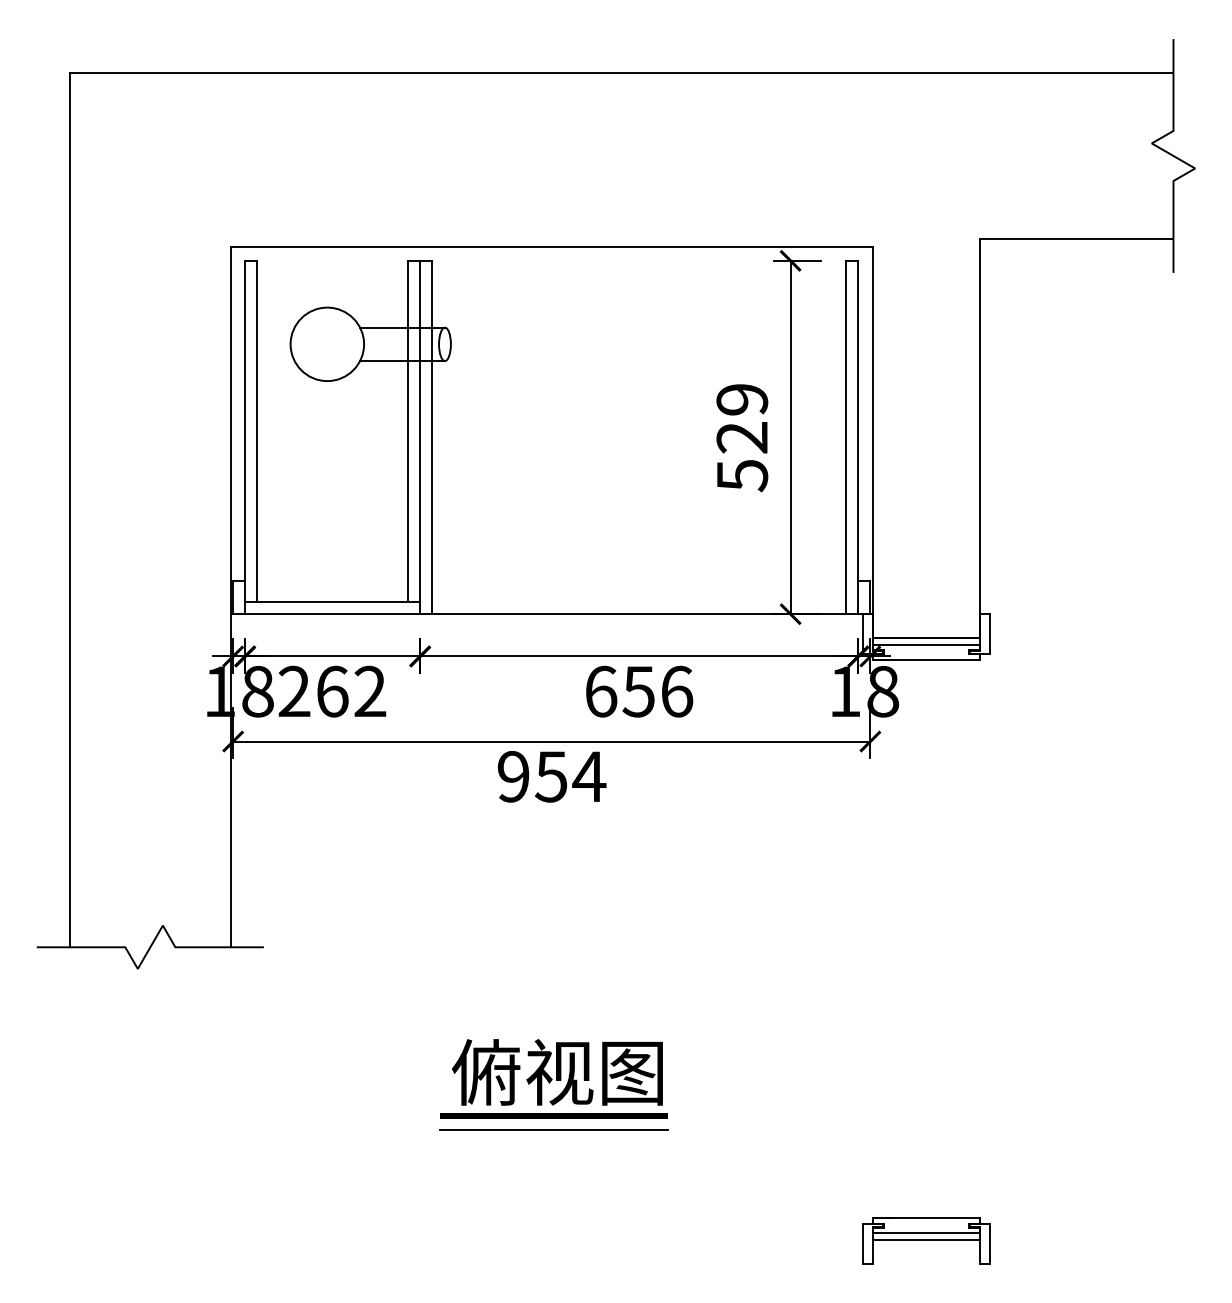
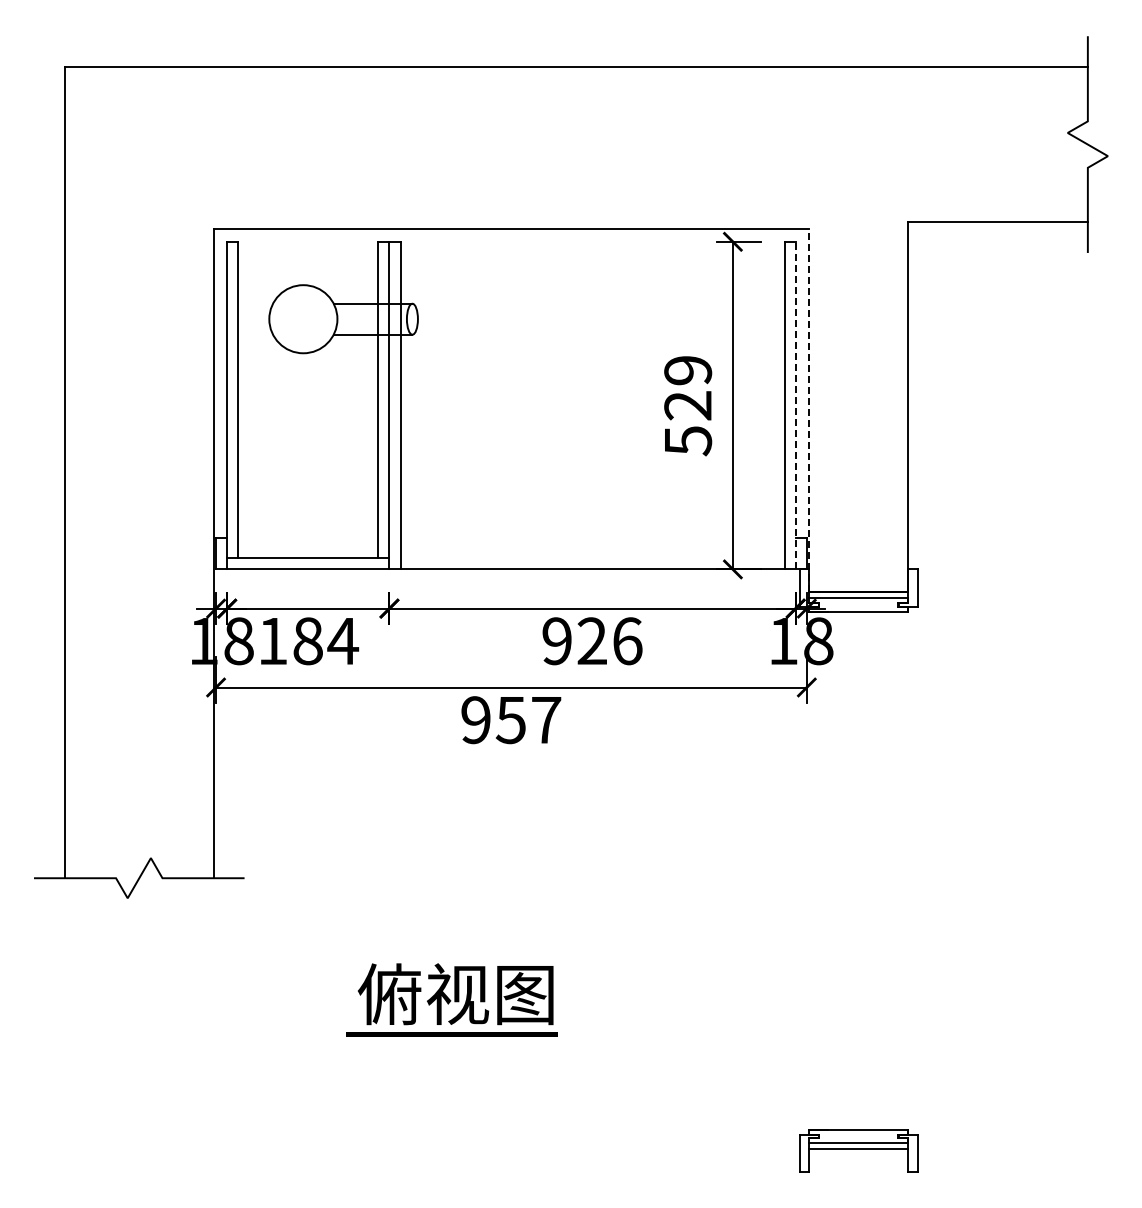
line: (858, 437) -> (795, 405), solid -> dashed
line: (873, 442) -> (809, 410), solid -> dashed
text: (332, 691) -> (308, 641), 262 -> 184
text: (619, 691) -> (574, 641), 656 -> 926
text: (589, 777) -> (546, 720), 954 -> 957
text: (552, 1078) -> (451, 999), moved
line: (553, 1129) -> (513, 1047), removed

